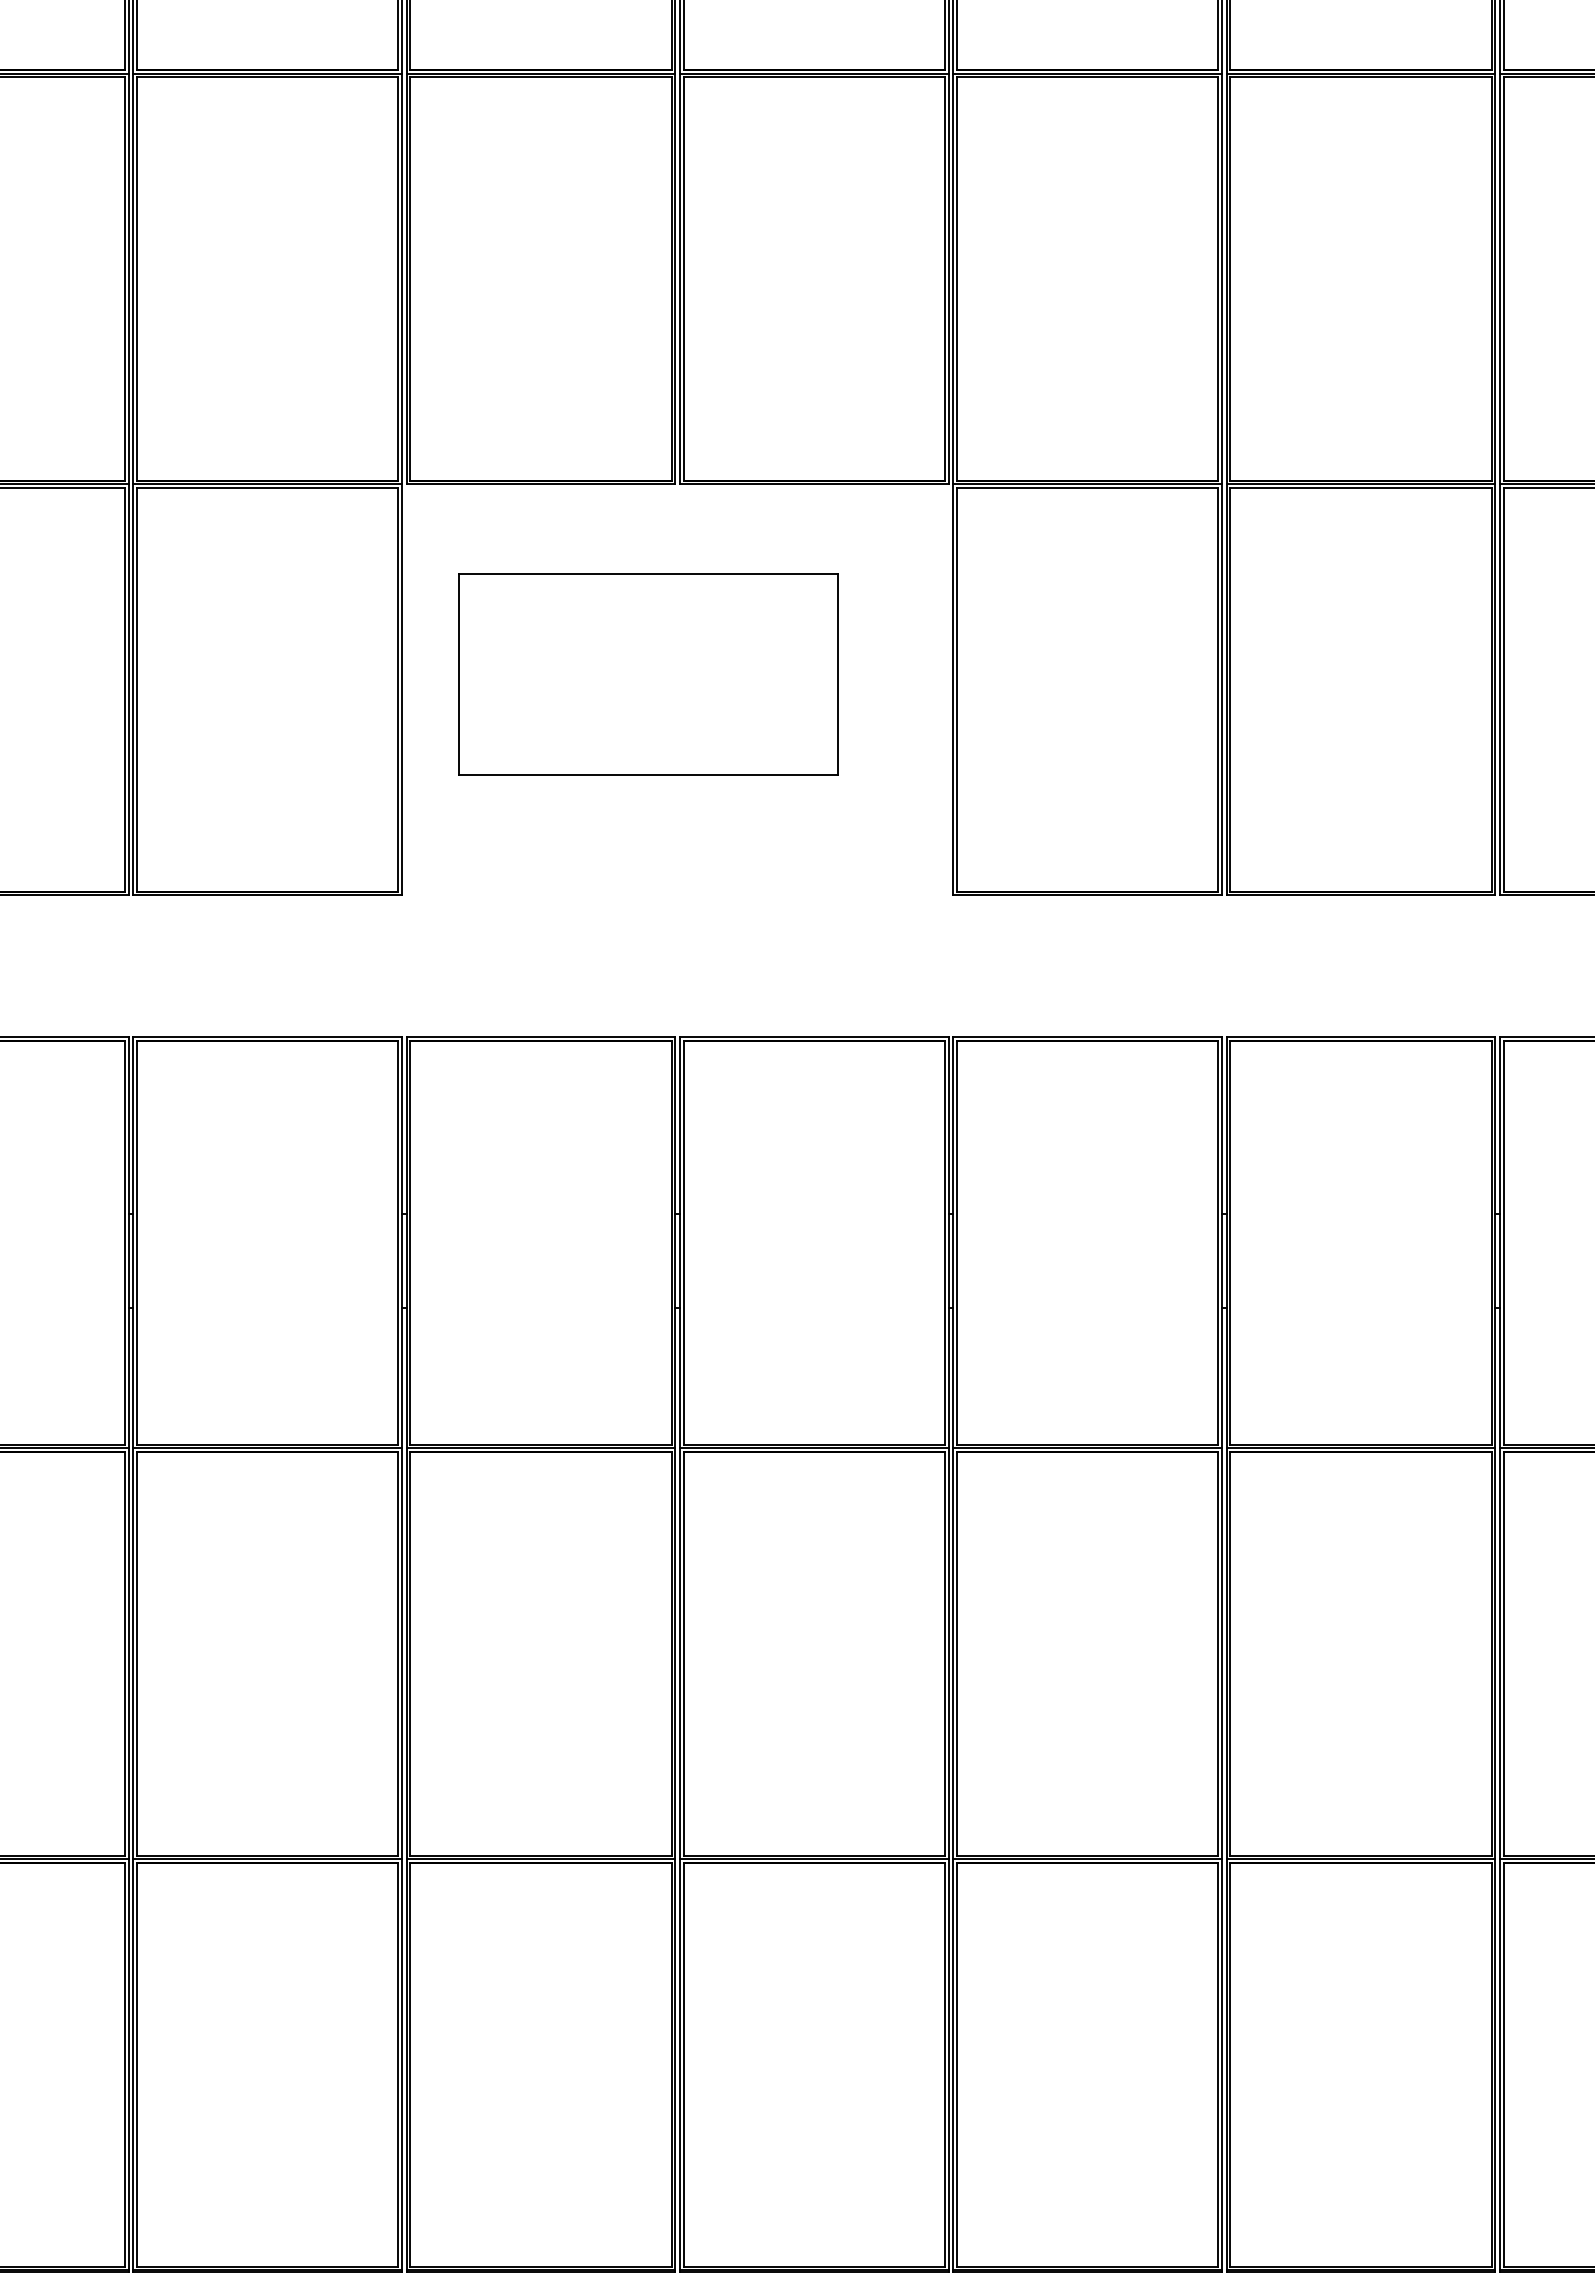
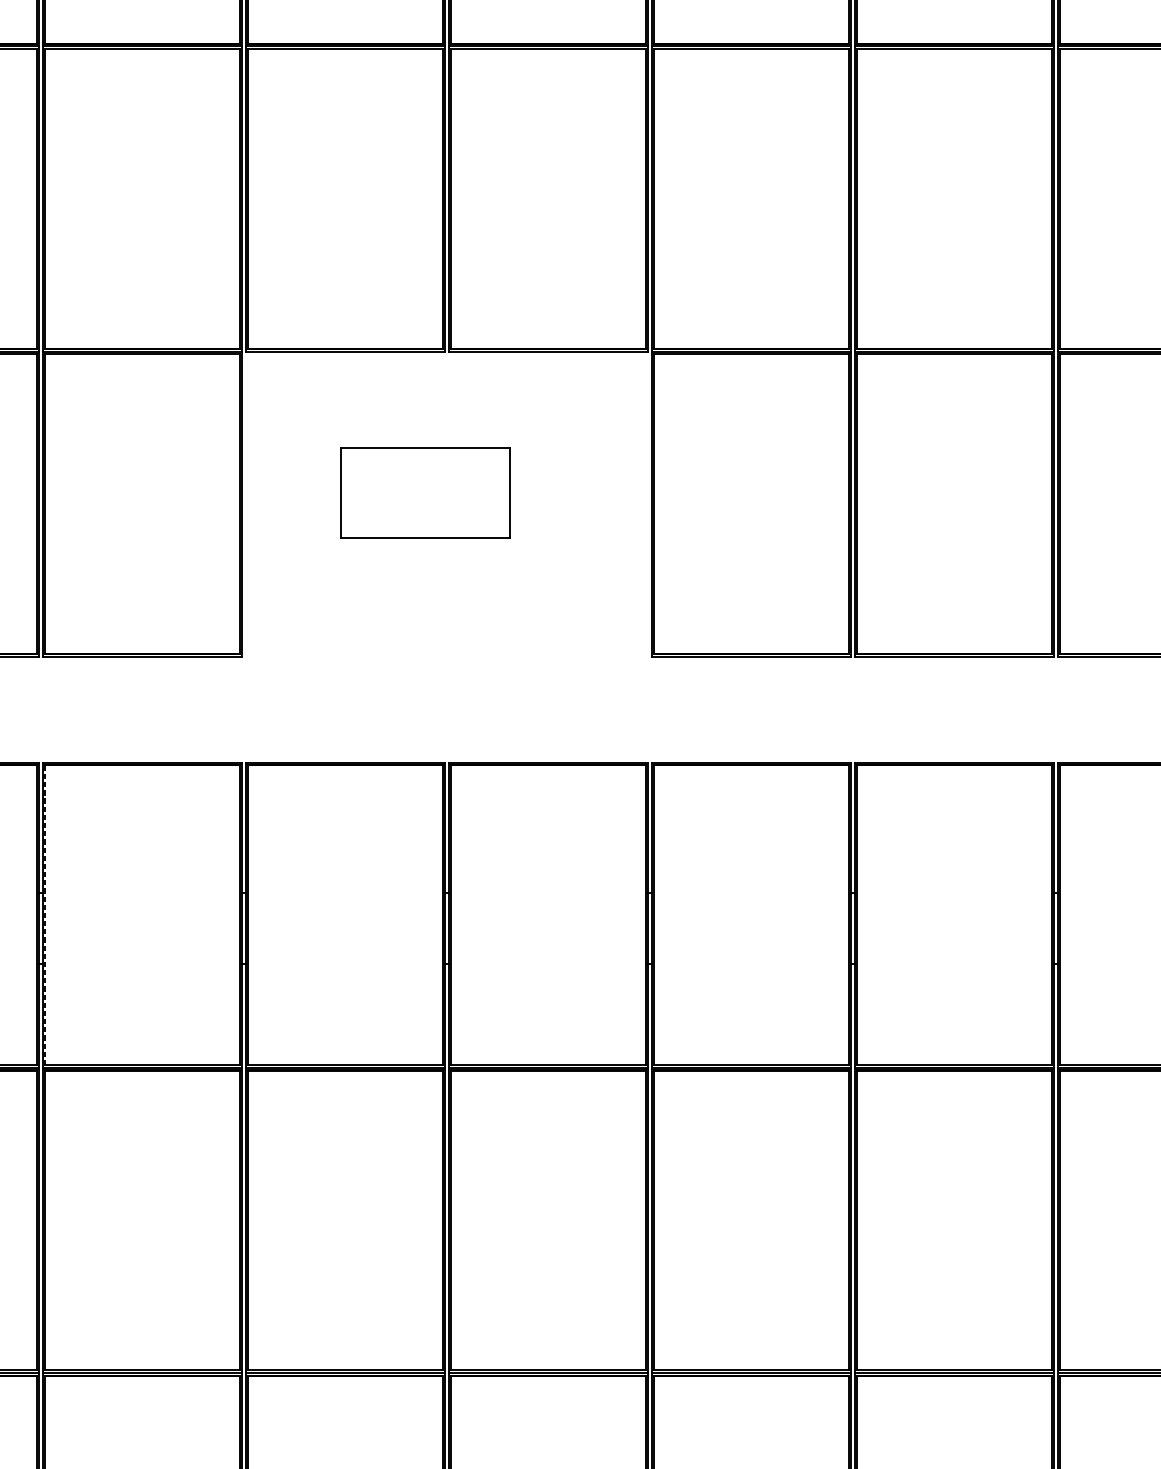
part: (648, 674) -> (425, 492), size x0.6
line: (137, 1243) -> (45, 915), solid -> dashed

